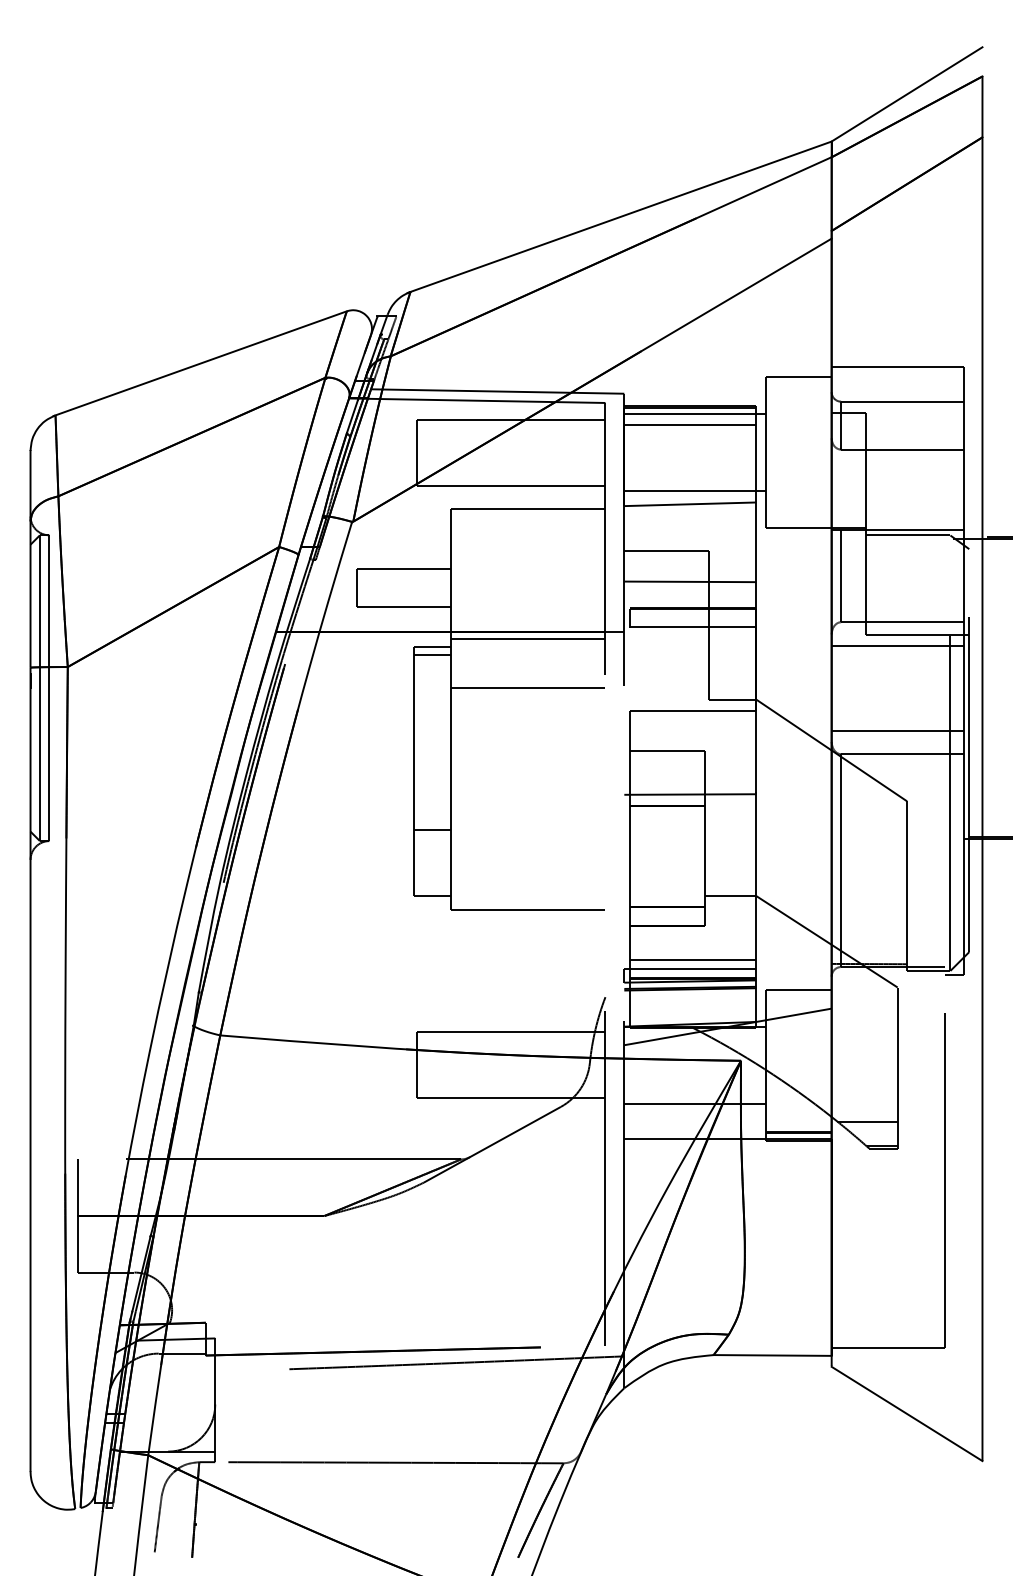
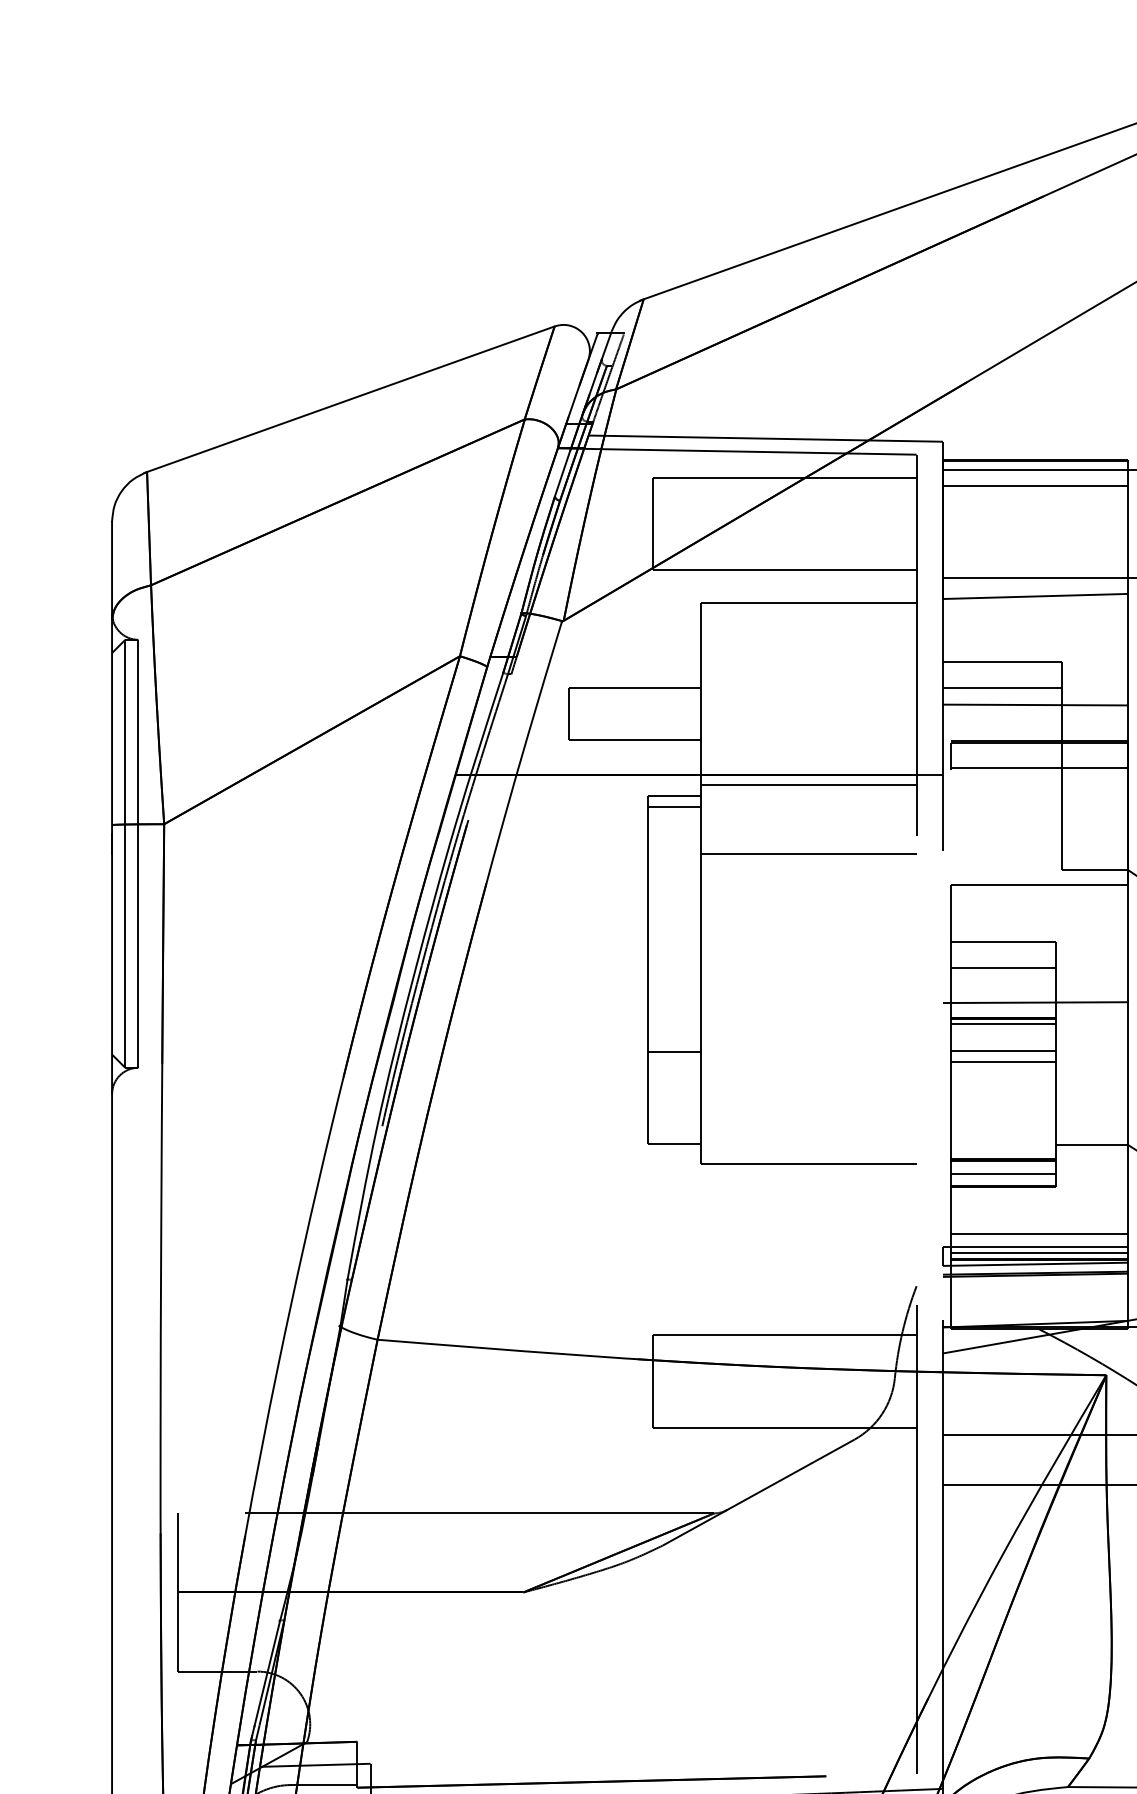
line: (666, 569) -> (1002, 687), added
line: (667, 770) -> (1003, 968), added
line: (667, 809) -> (1003, 1023), added
line: (667, 828) -> (1003, 1050), added
line: (667, 837) -> (1003, 1062), added
line: (667, 917) -> (1003, 1174), added
line: (692, 973) -> (1038, 1253), added

